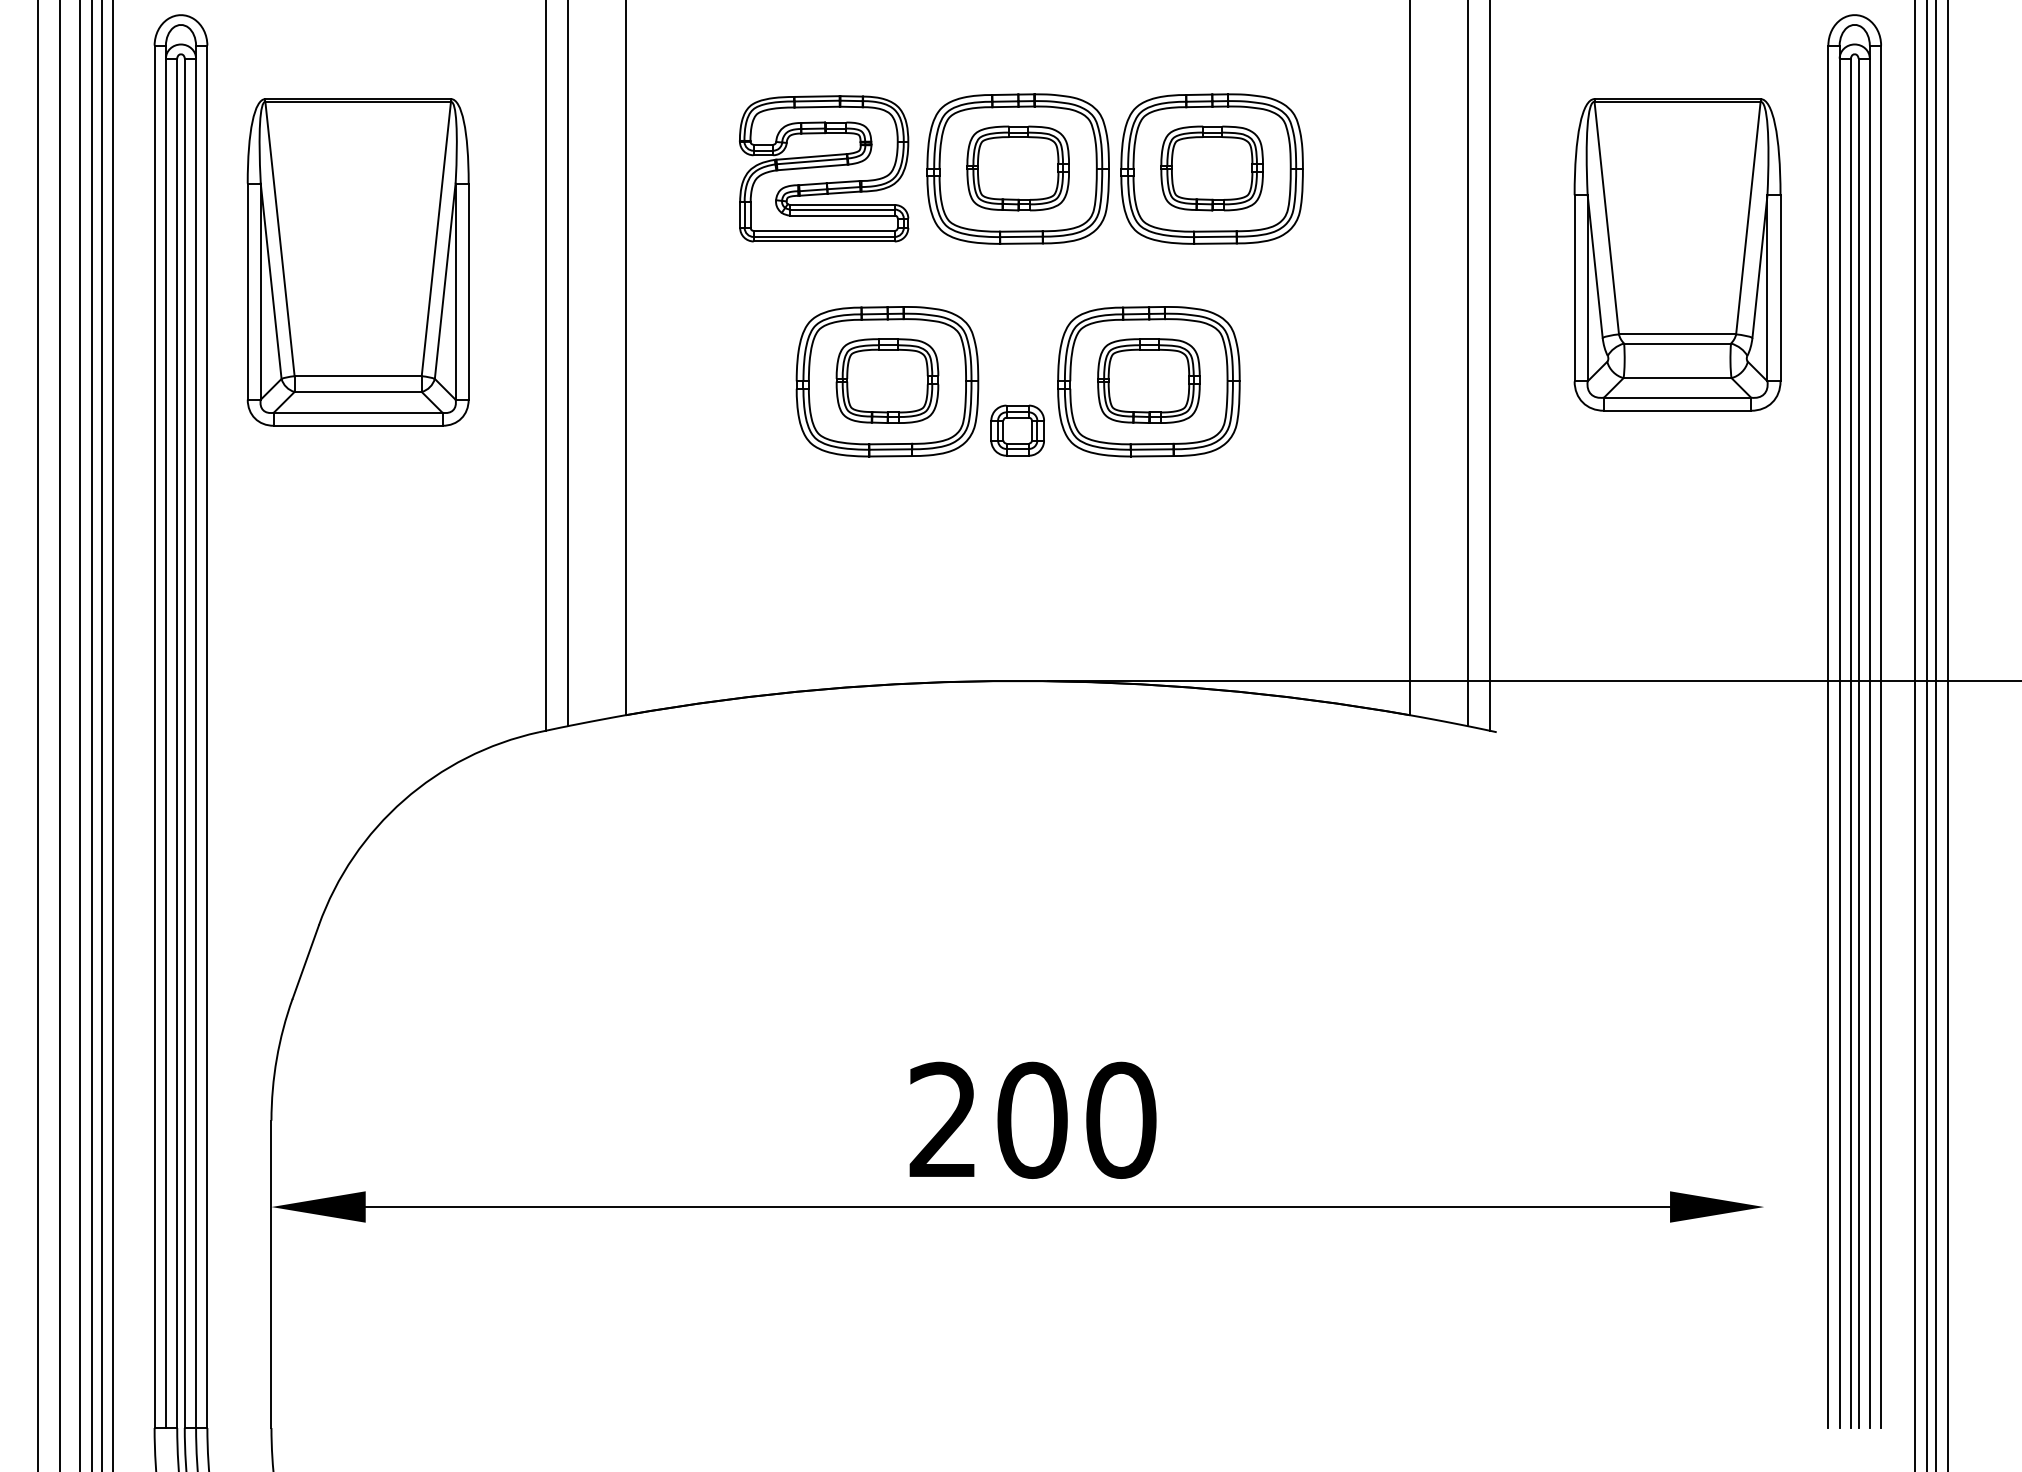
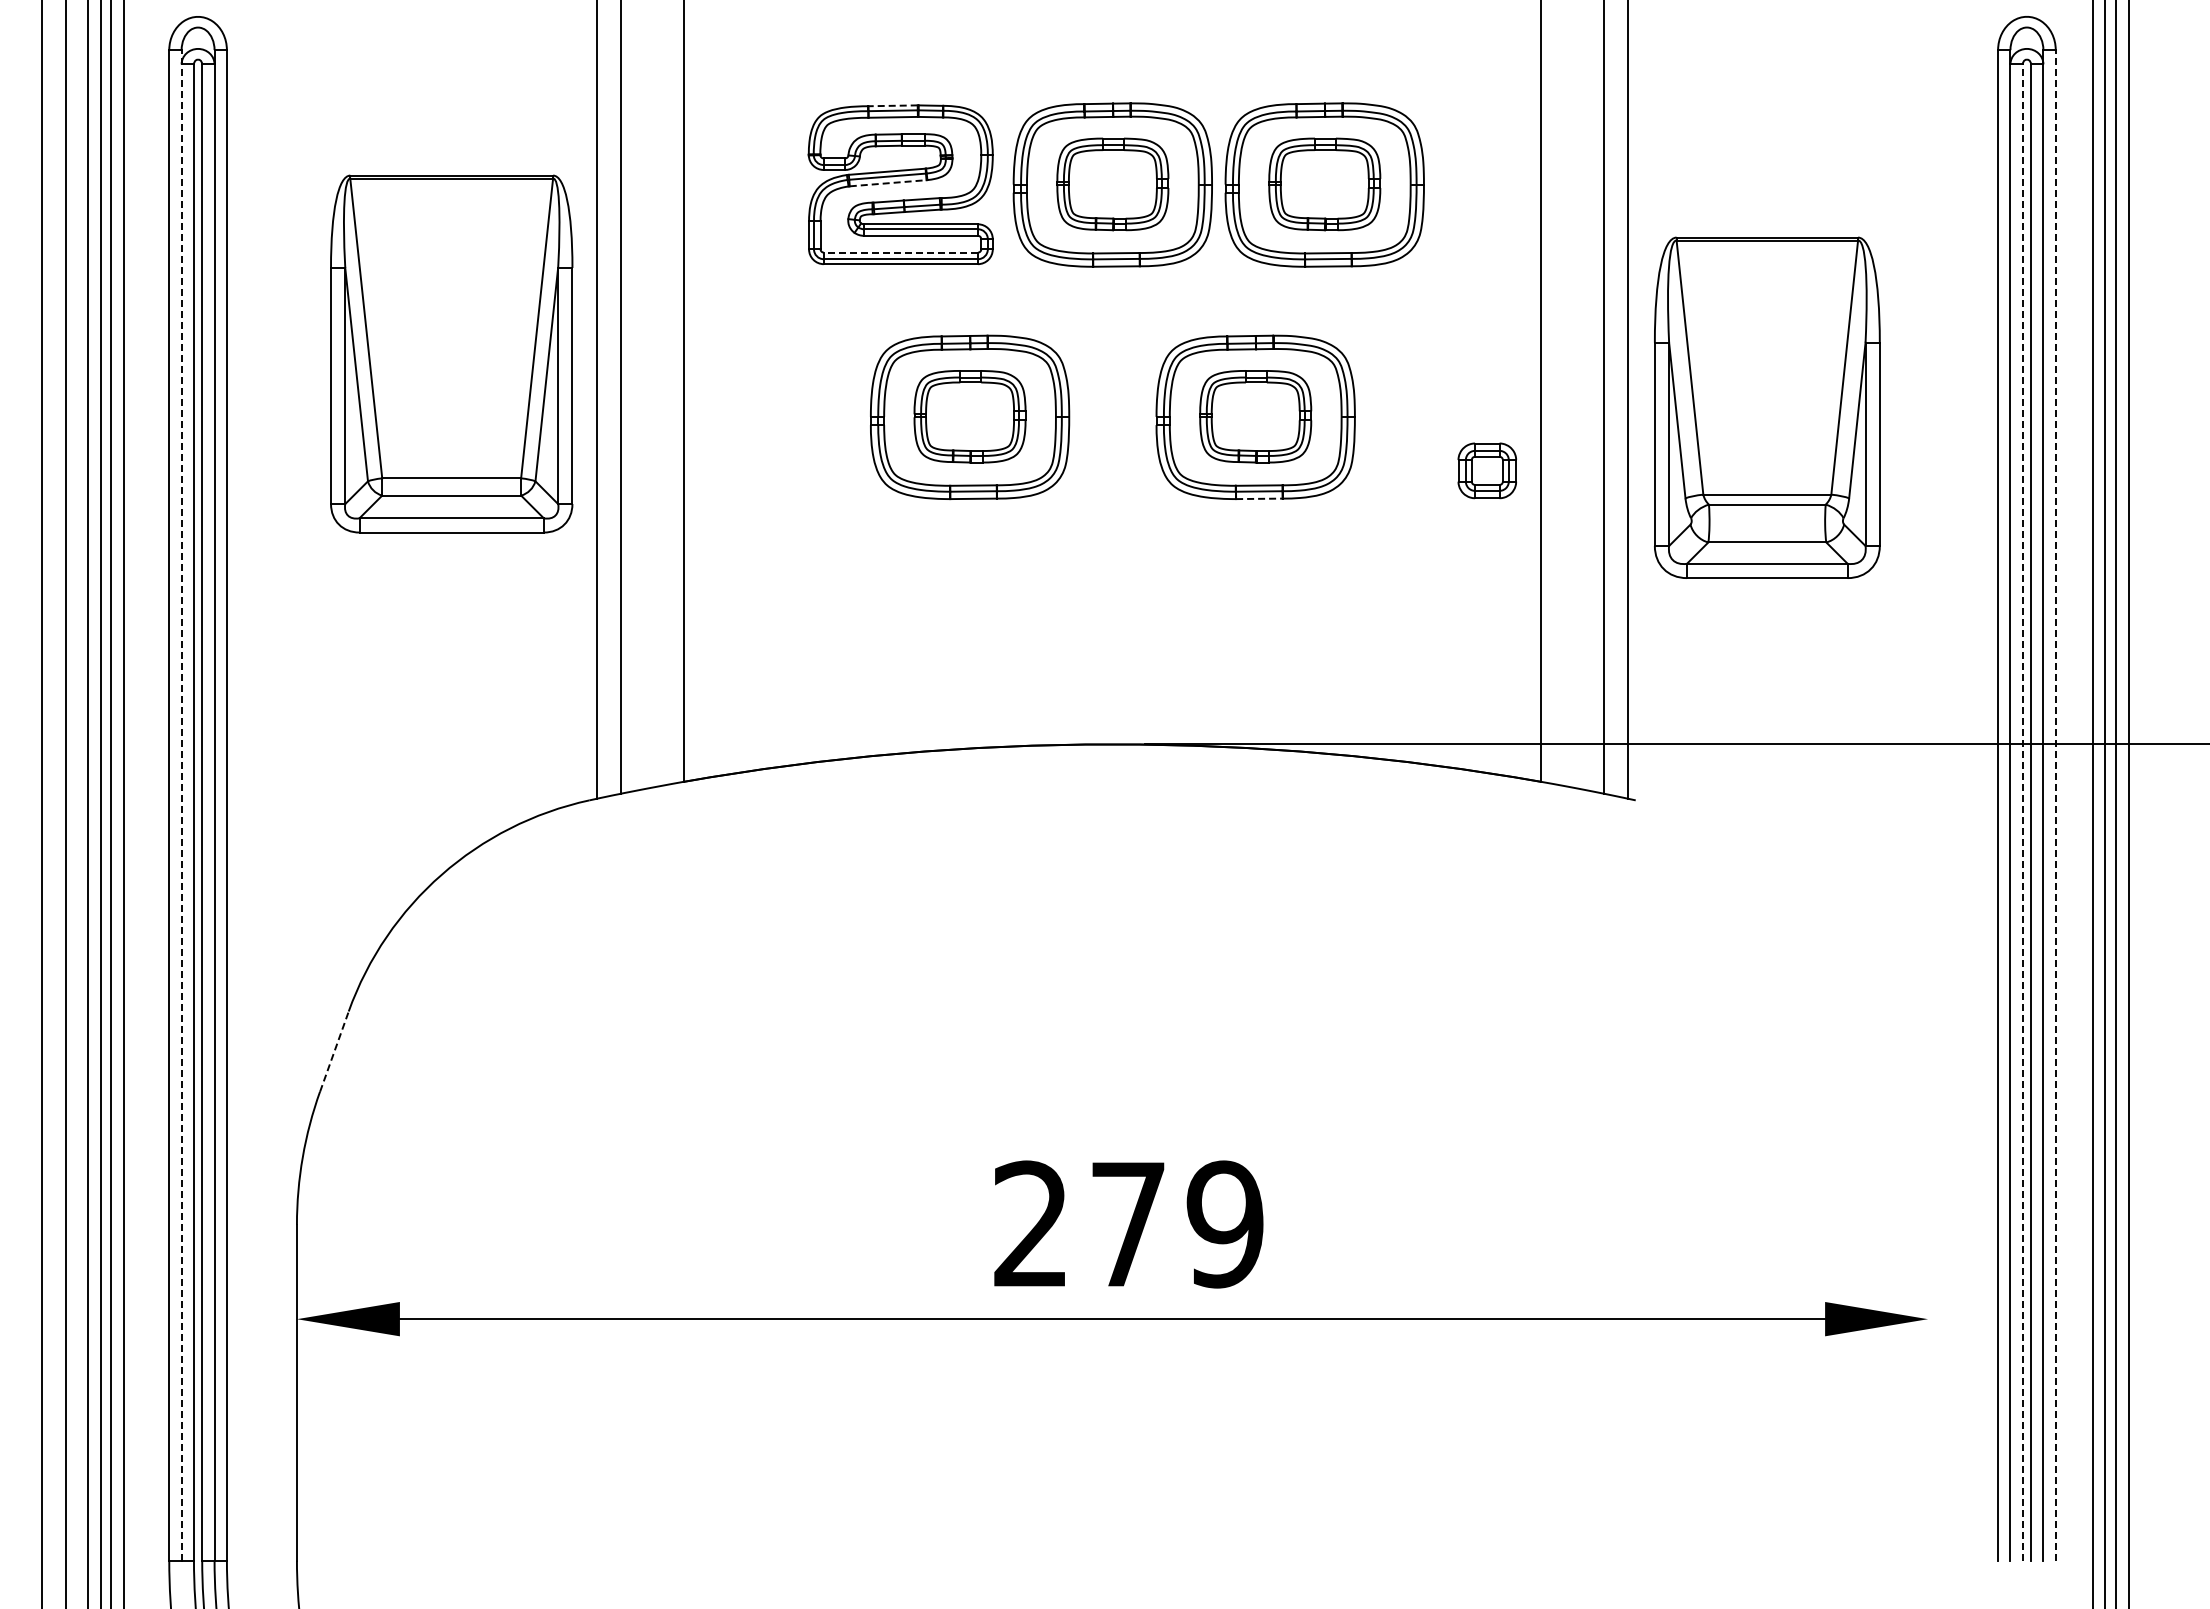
line: (817, 96) -> (893, 105), solid -> dashed
line: (812, 167) -> (888, 183), solid -> dashed
line: (823, 230) -> (900, 252), solid -> dashed
part: (1677, 254) -> (1767, 407), moved
part: (358, 261) -> (451, 353), moved
part: (1016, 430) -> (1486, 470), moved
line: (1152, 455) -> (1259, 498), solid -> dashed
line: (165, 736) -> (181, 804), solid -> dashed
line: (1880, 736) -> (2055, 804), solid -> dashed
line: (1850, 743) -> (2022, 812), solid -> dashed
line: (305, 962) -> (334, 1051), solid -> dashed
text: (1076, 1120) -> (1176, 1224), 200 -> 279

